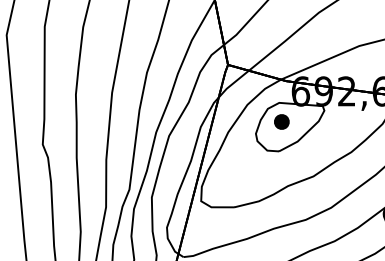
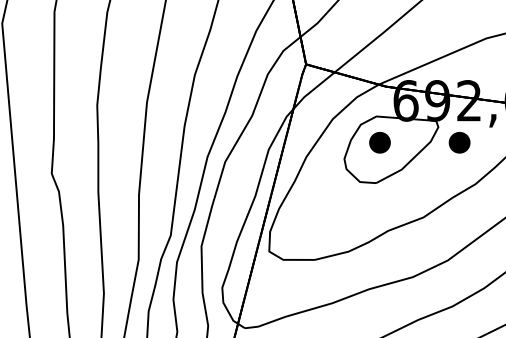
part: (339, 121) -> (459, 142), added

